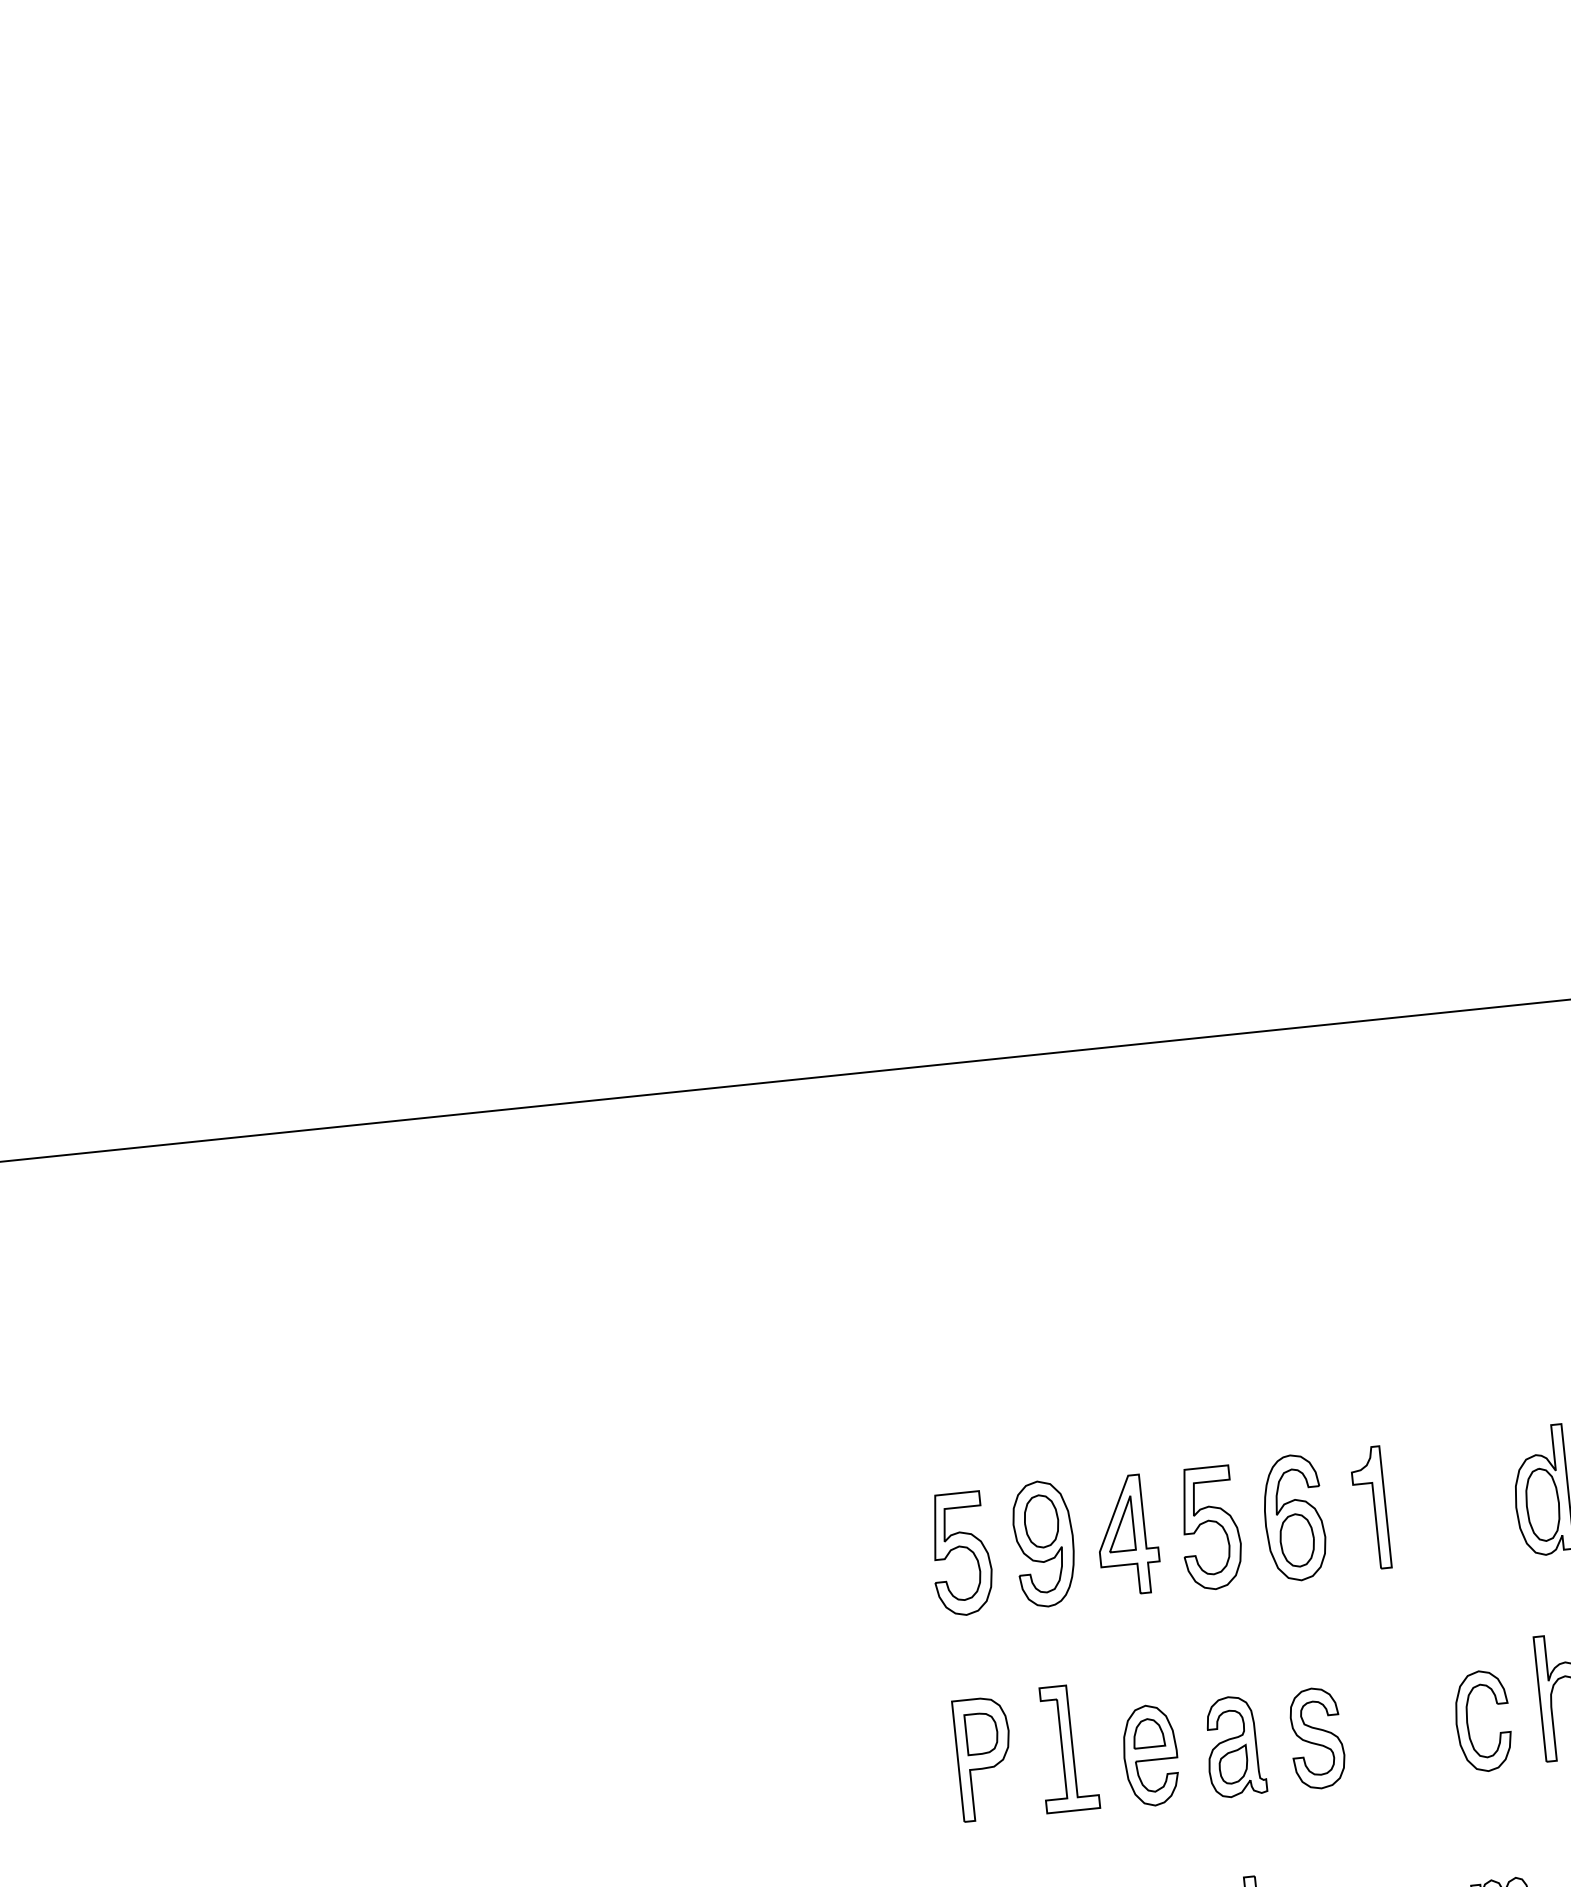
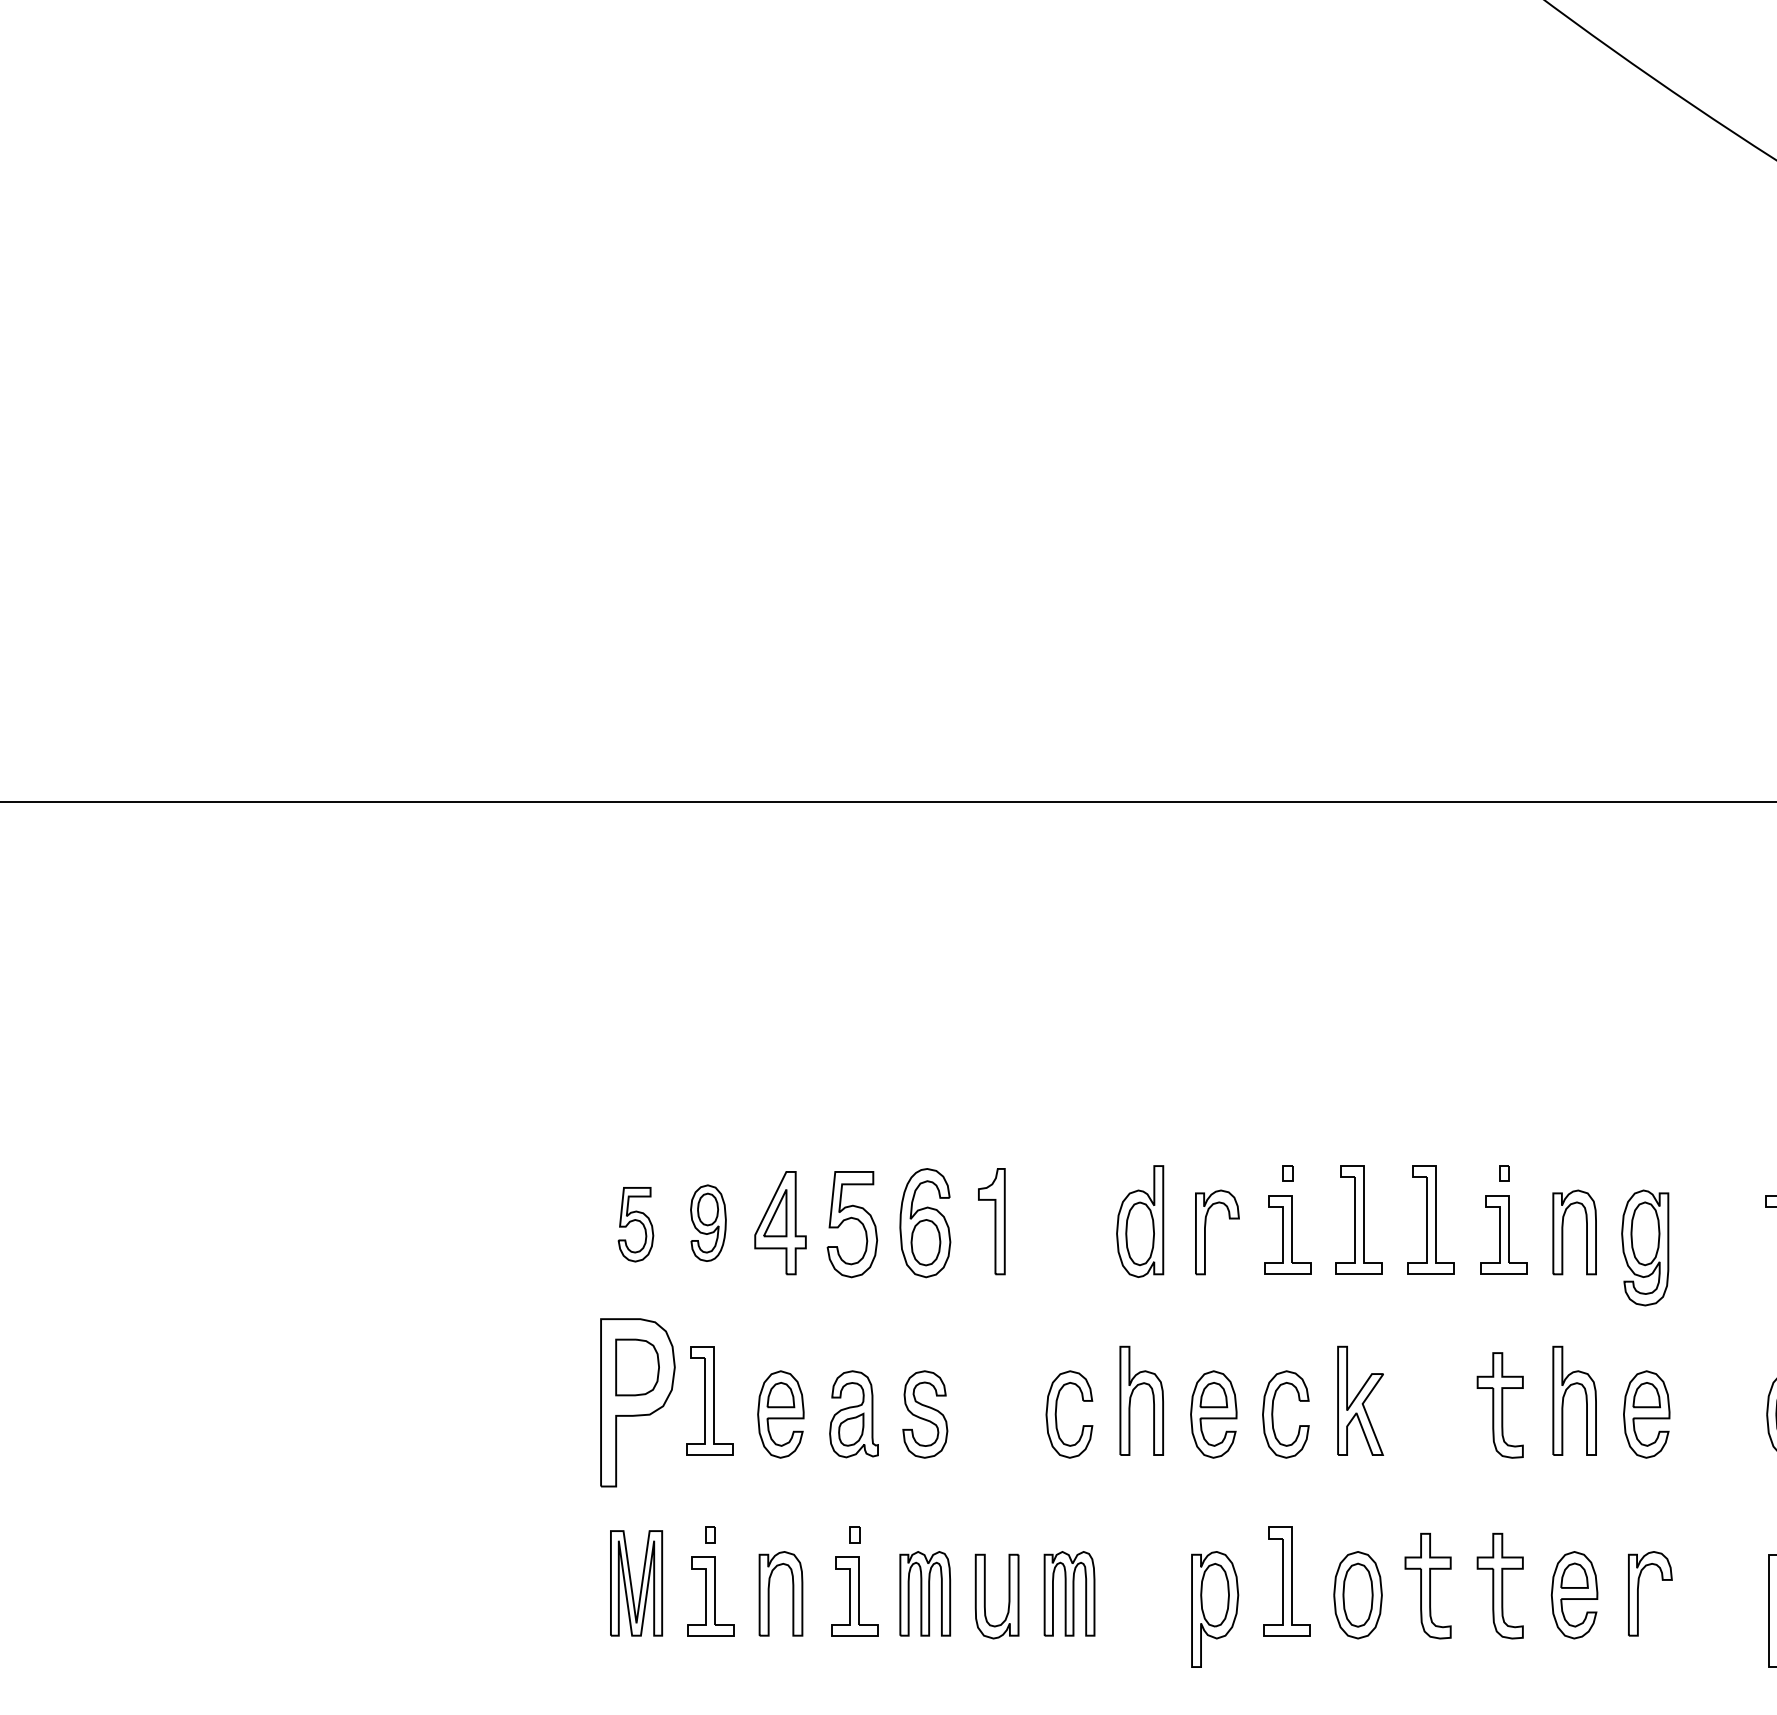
part: (1044, 1544) -> (708, 1223), size x0.7
part: (960, 1554) -> (635, 1224), size x0.7
part: (984, 1758) -> (637, 1402), size x1.6

